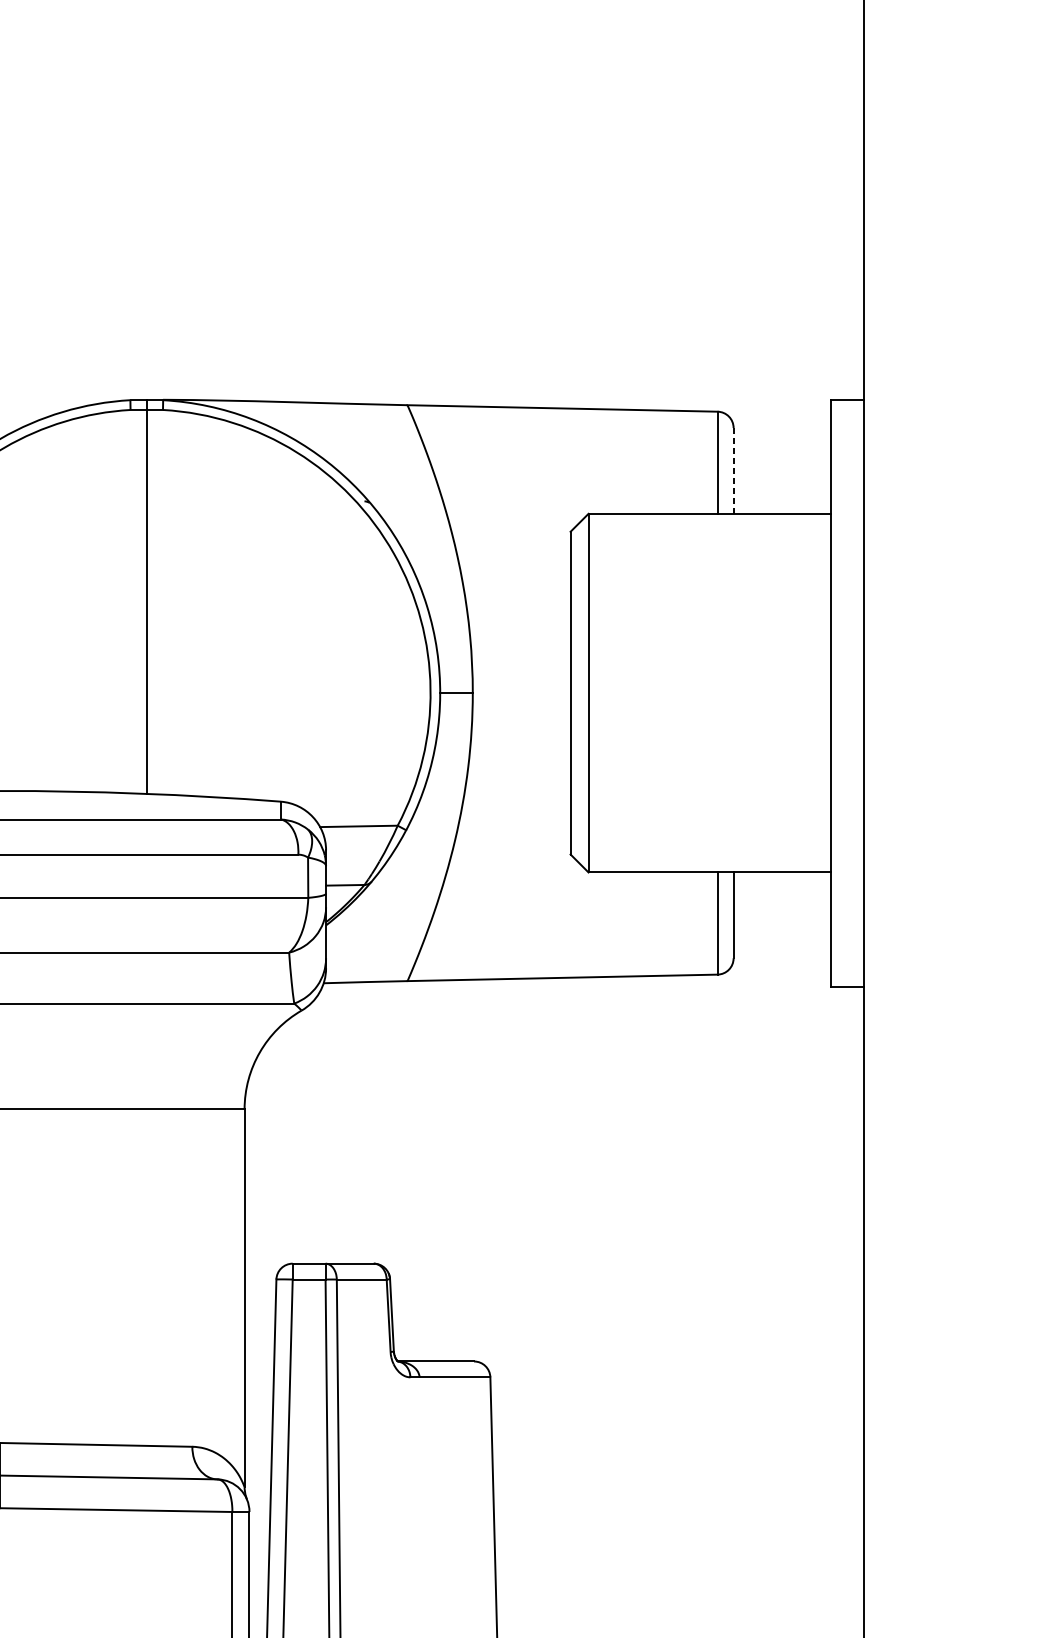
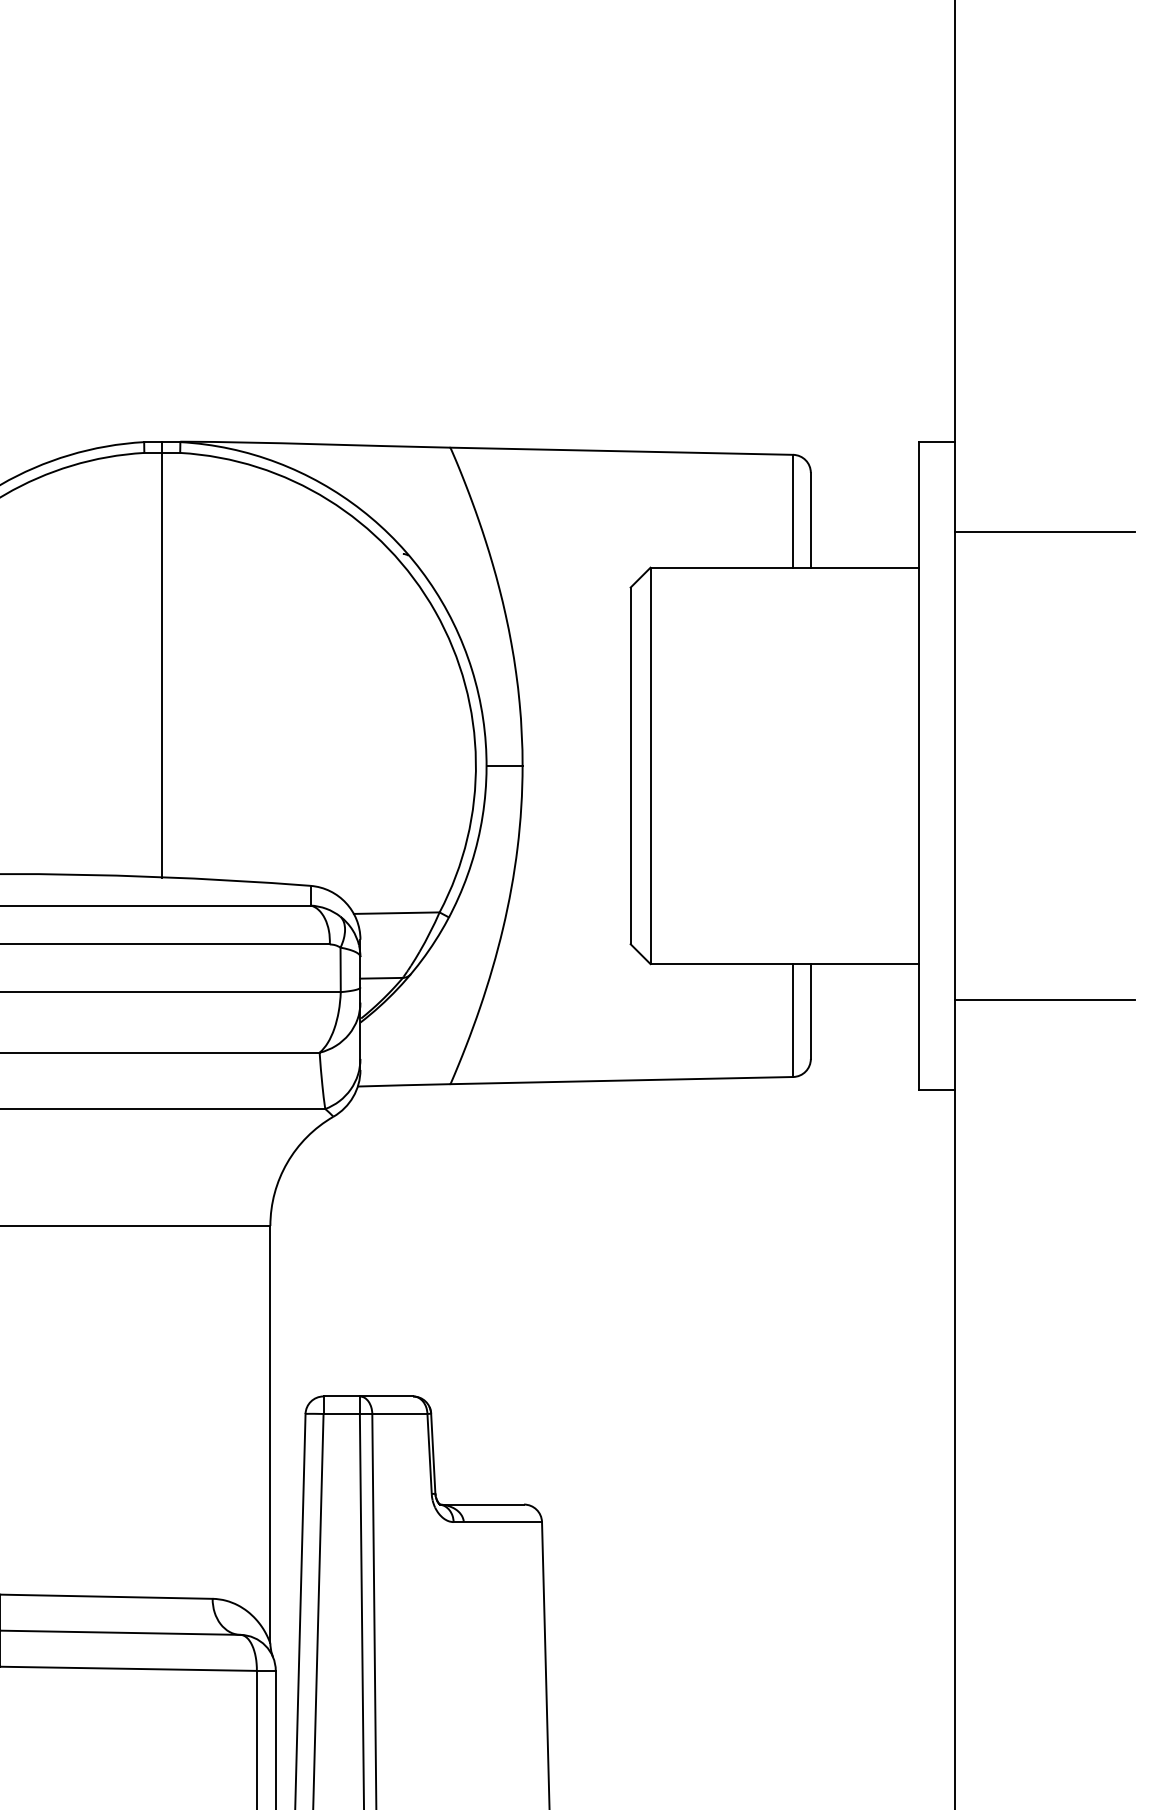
line: (733, 471) -> (810, 520), dashed -> solid
line: (945, 481) -> (1044, 531), added
line: (945, 905) -> (1044, 1000), added

